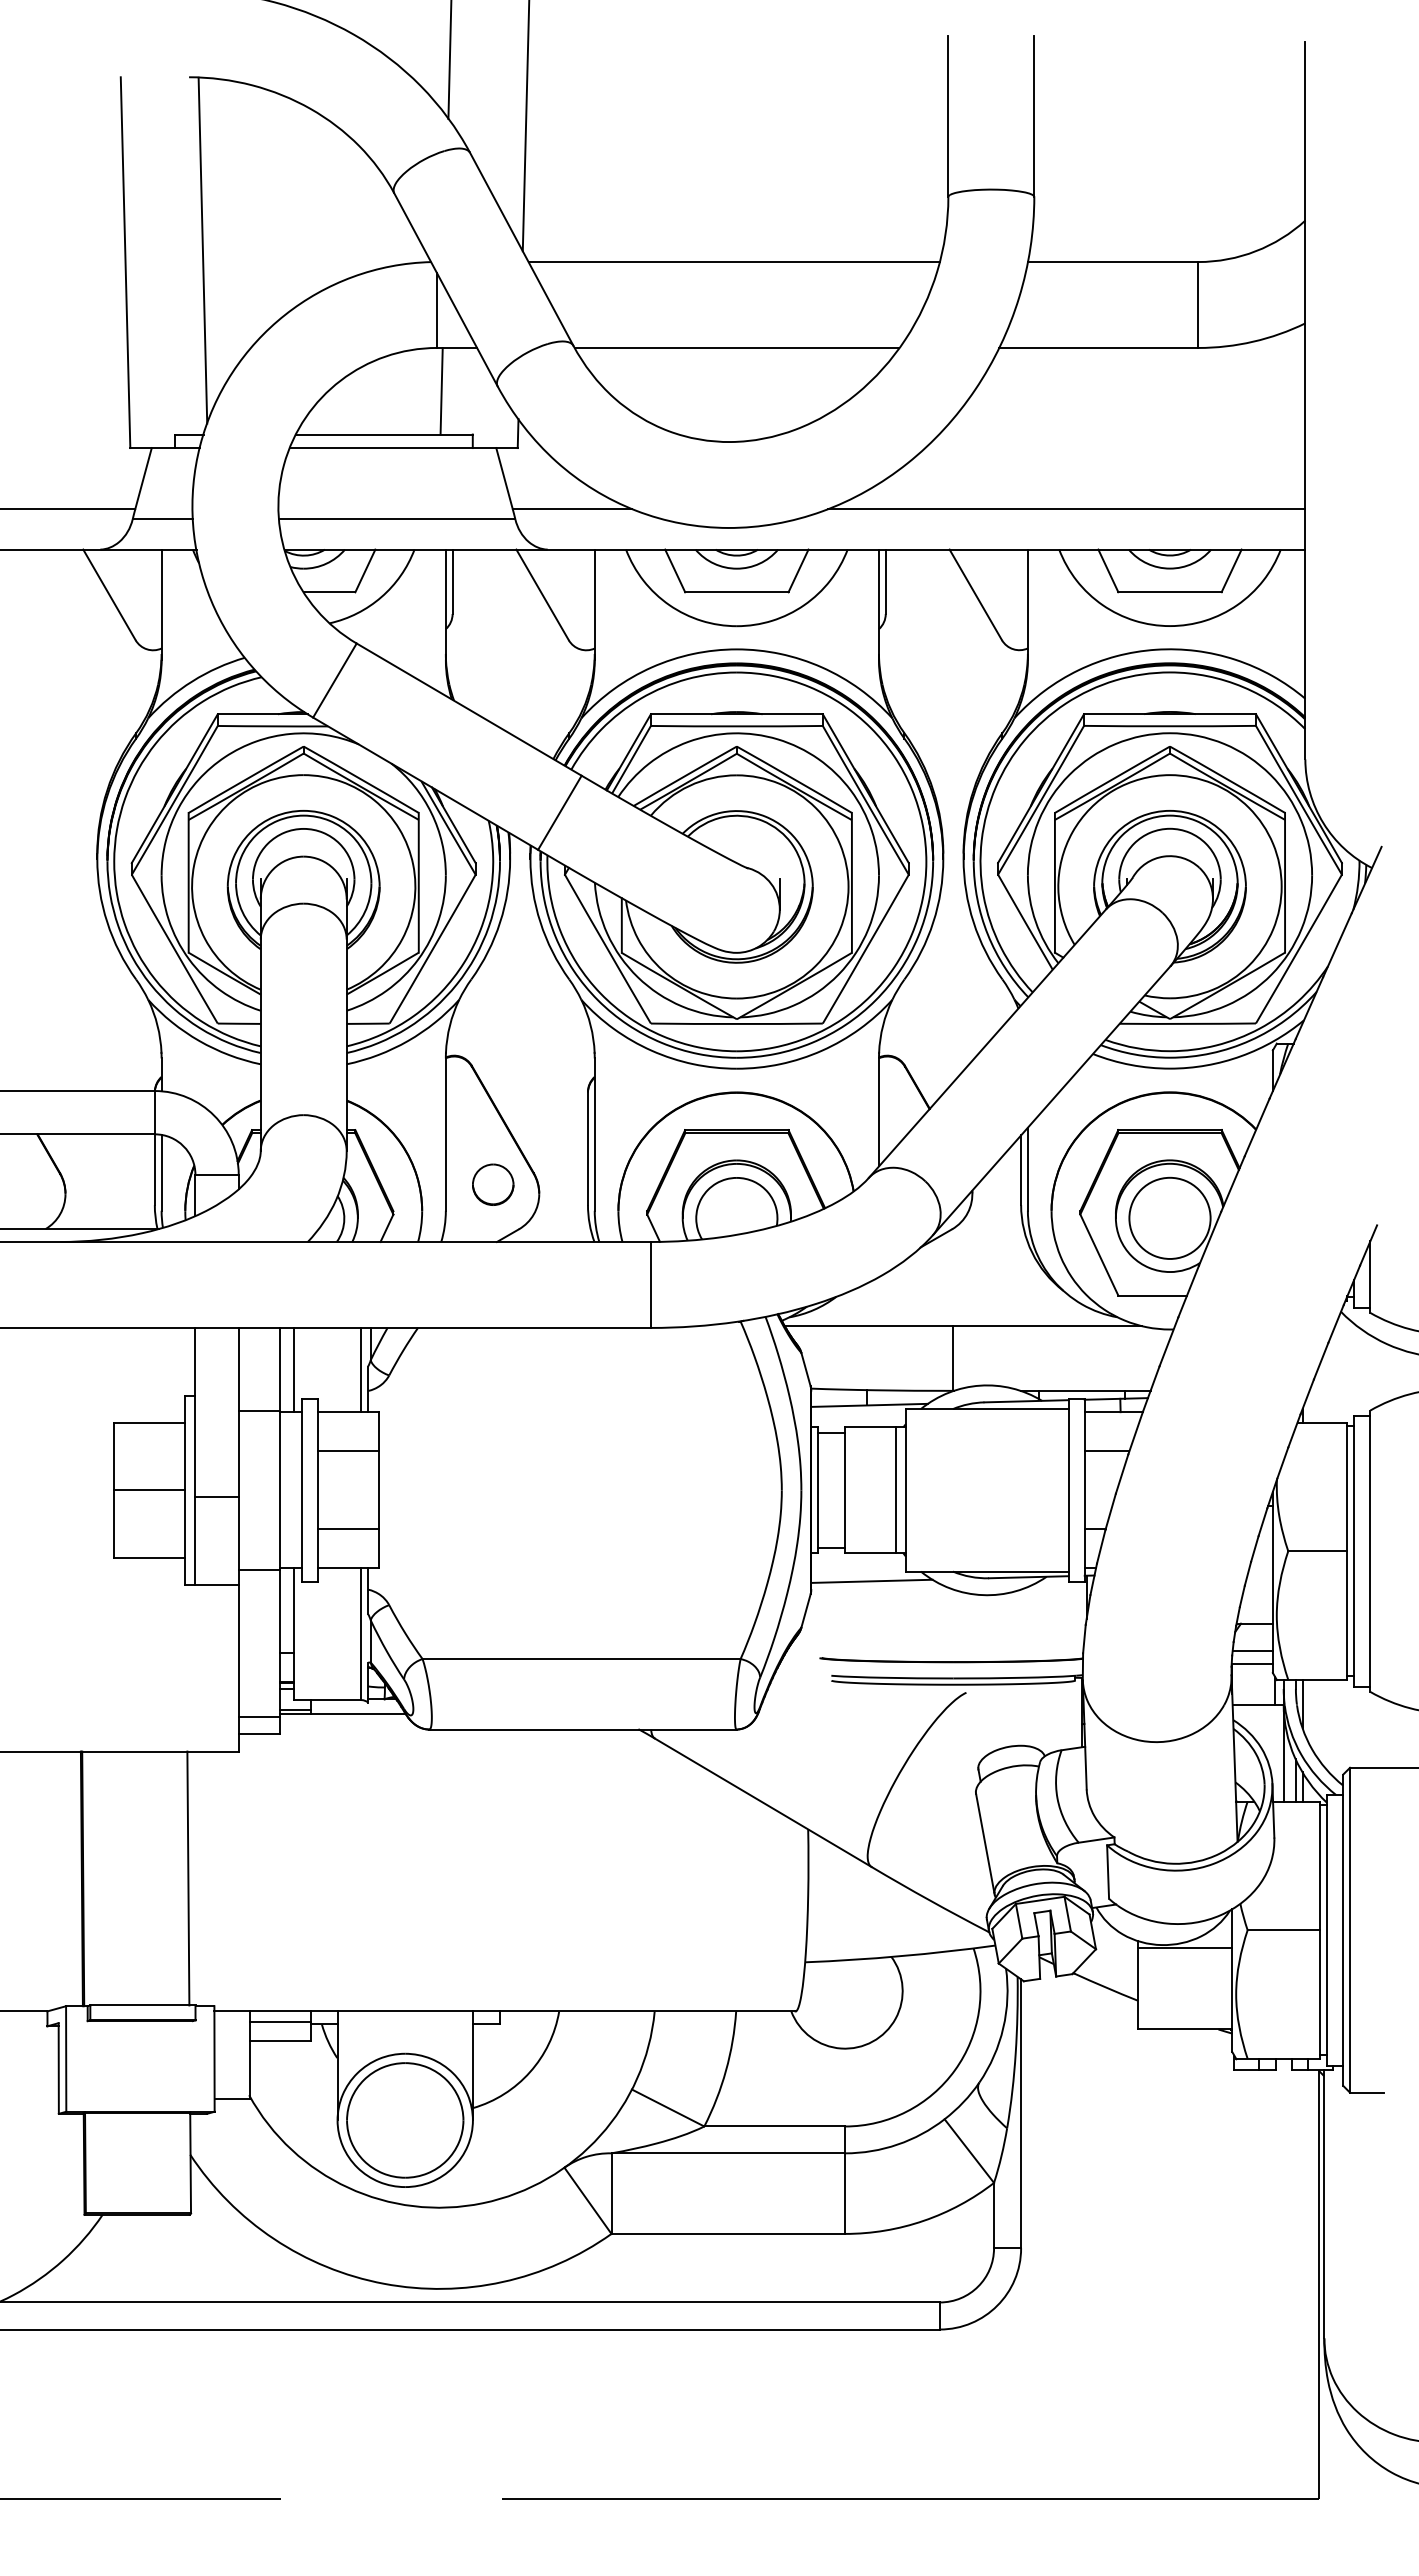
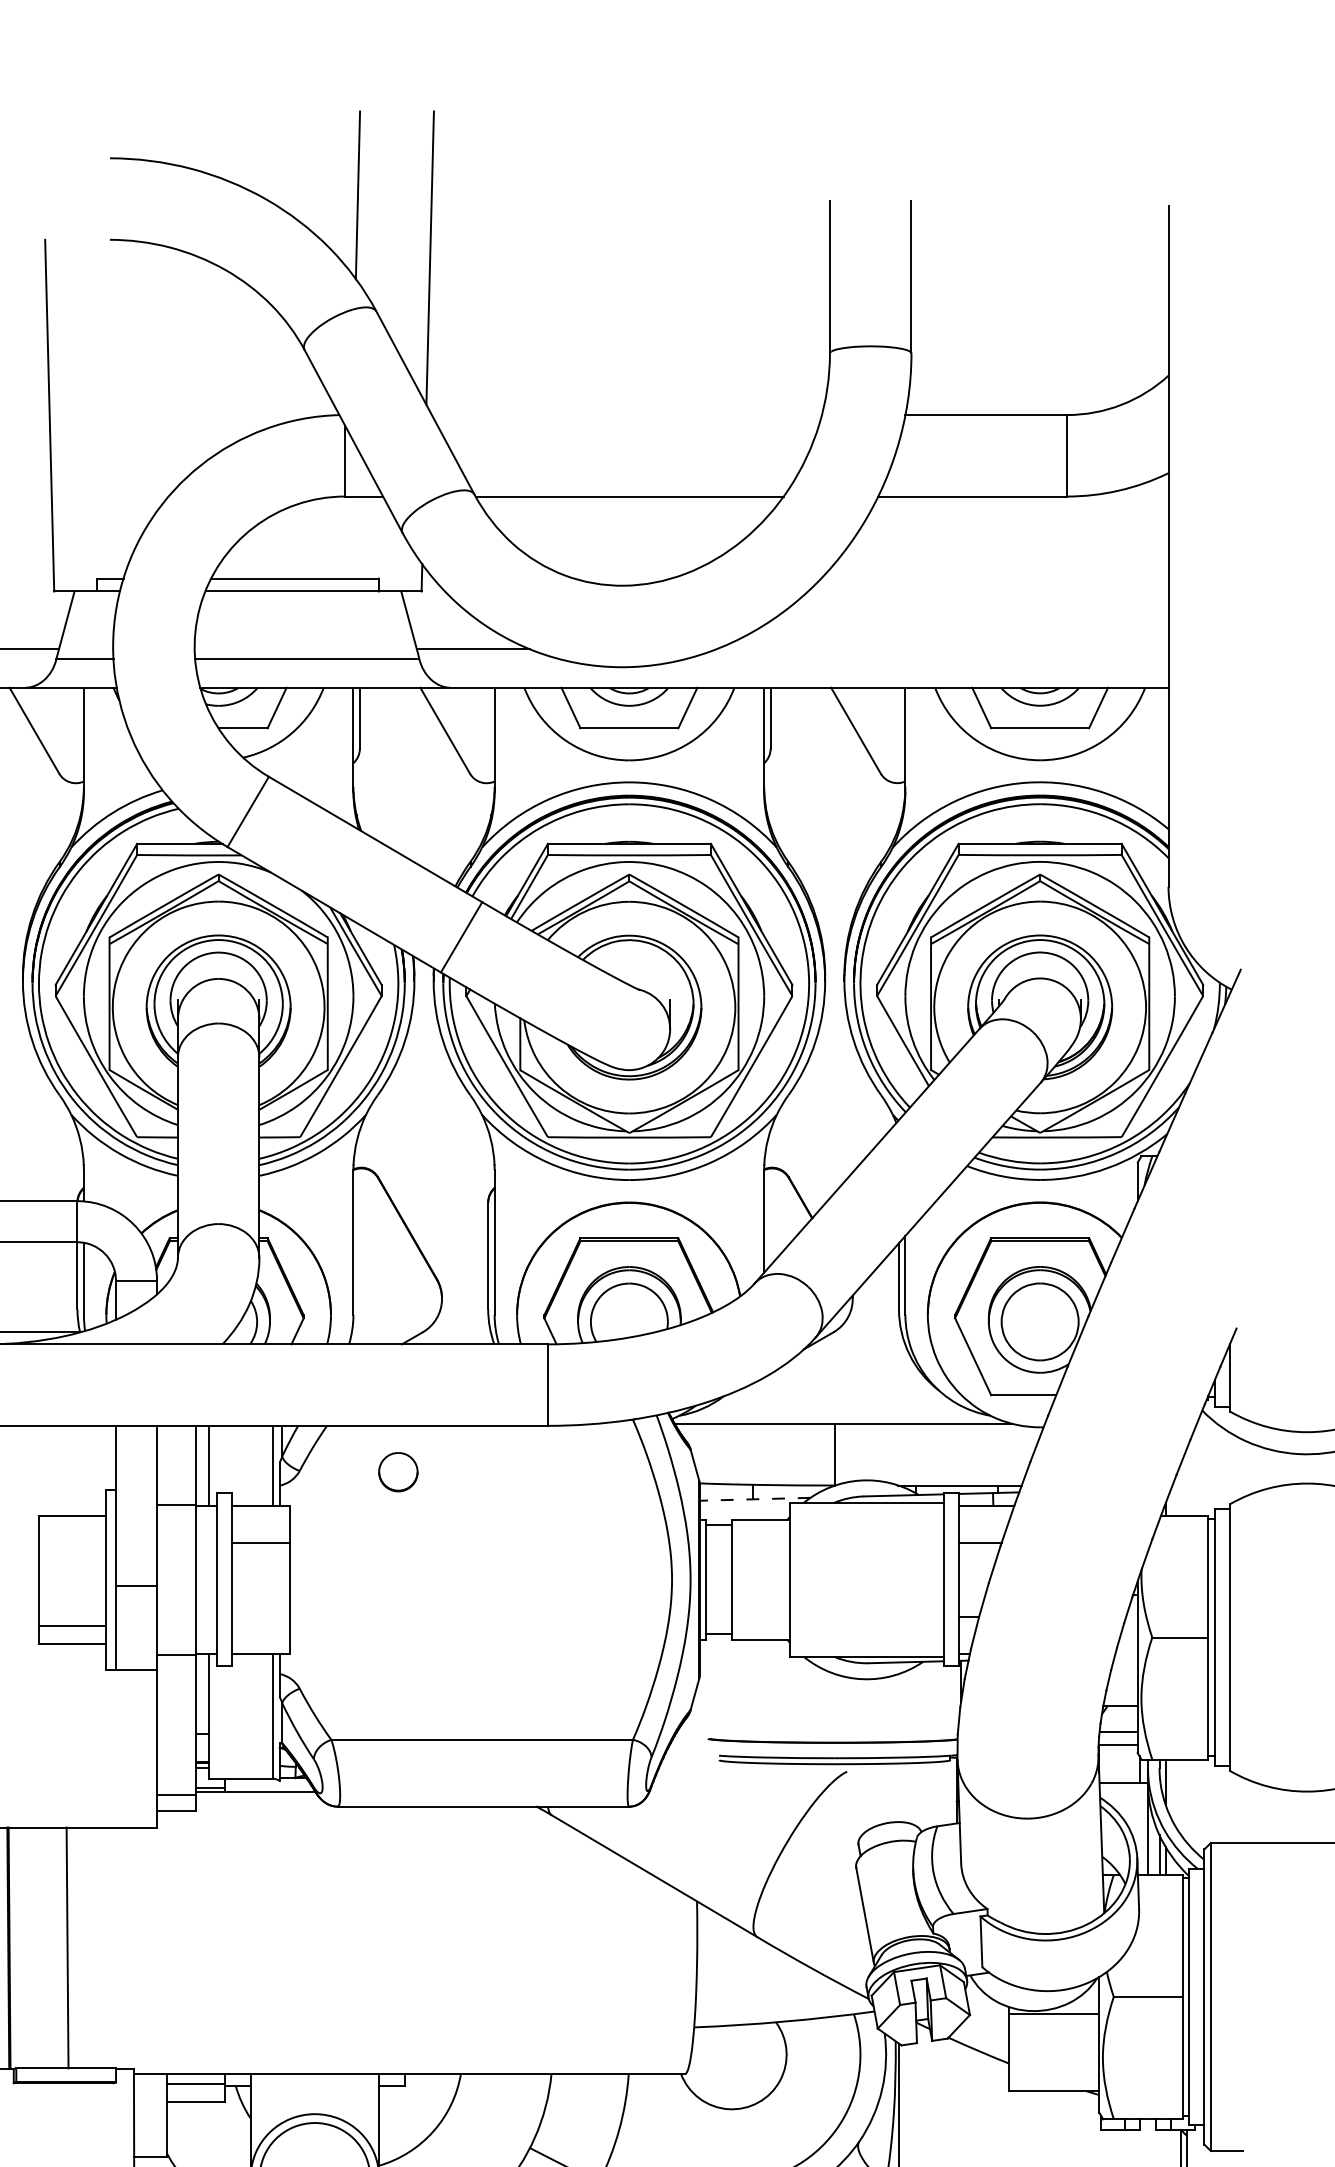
line: (202, 250) -> (122, 404), removed
line: (733, 262) -> (626, 415), removed
line: (441, 390) -> (349, 536), removed
line: (1066, 509) -> (942, 649), removed
part: (493, 1184) -> (398, 1471), moved
line: (869, 1405) -> (755, 1499), solid -> dashed
line: (149, 1490) -> (72, 1626), moved
line: (895, 1490) -> (779, 1580), removed
line: (347, 1529) -> (260, 1616), removed
line: (871, 1580) -> (757, 1665), removed
line: (188, 1878) -> (67, 1947), moved

